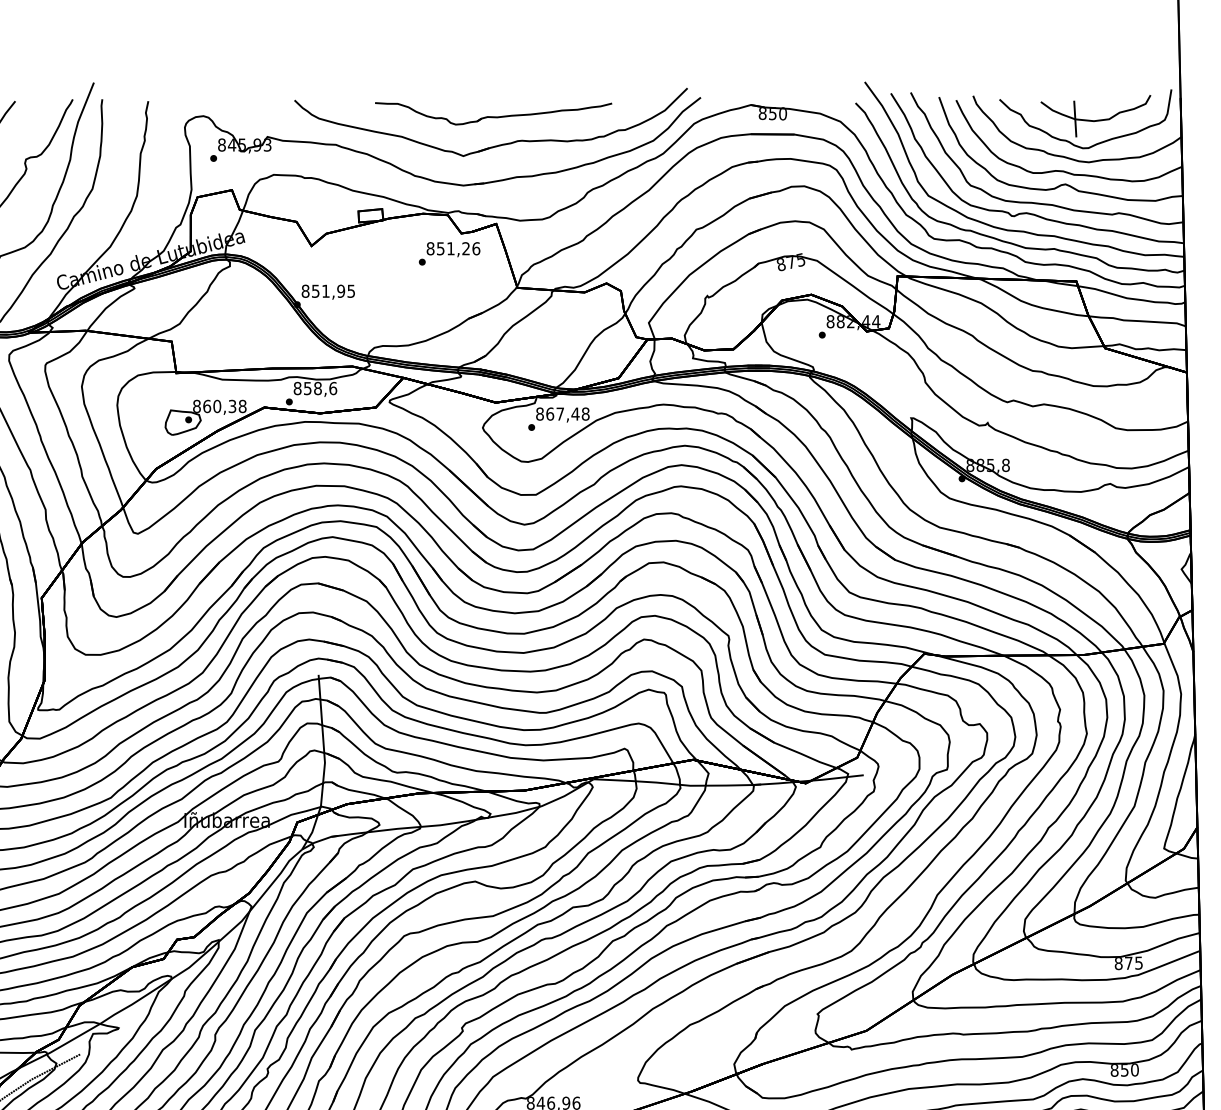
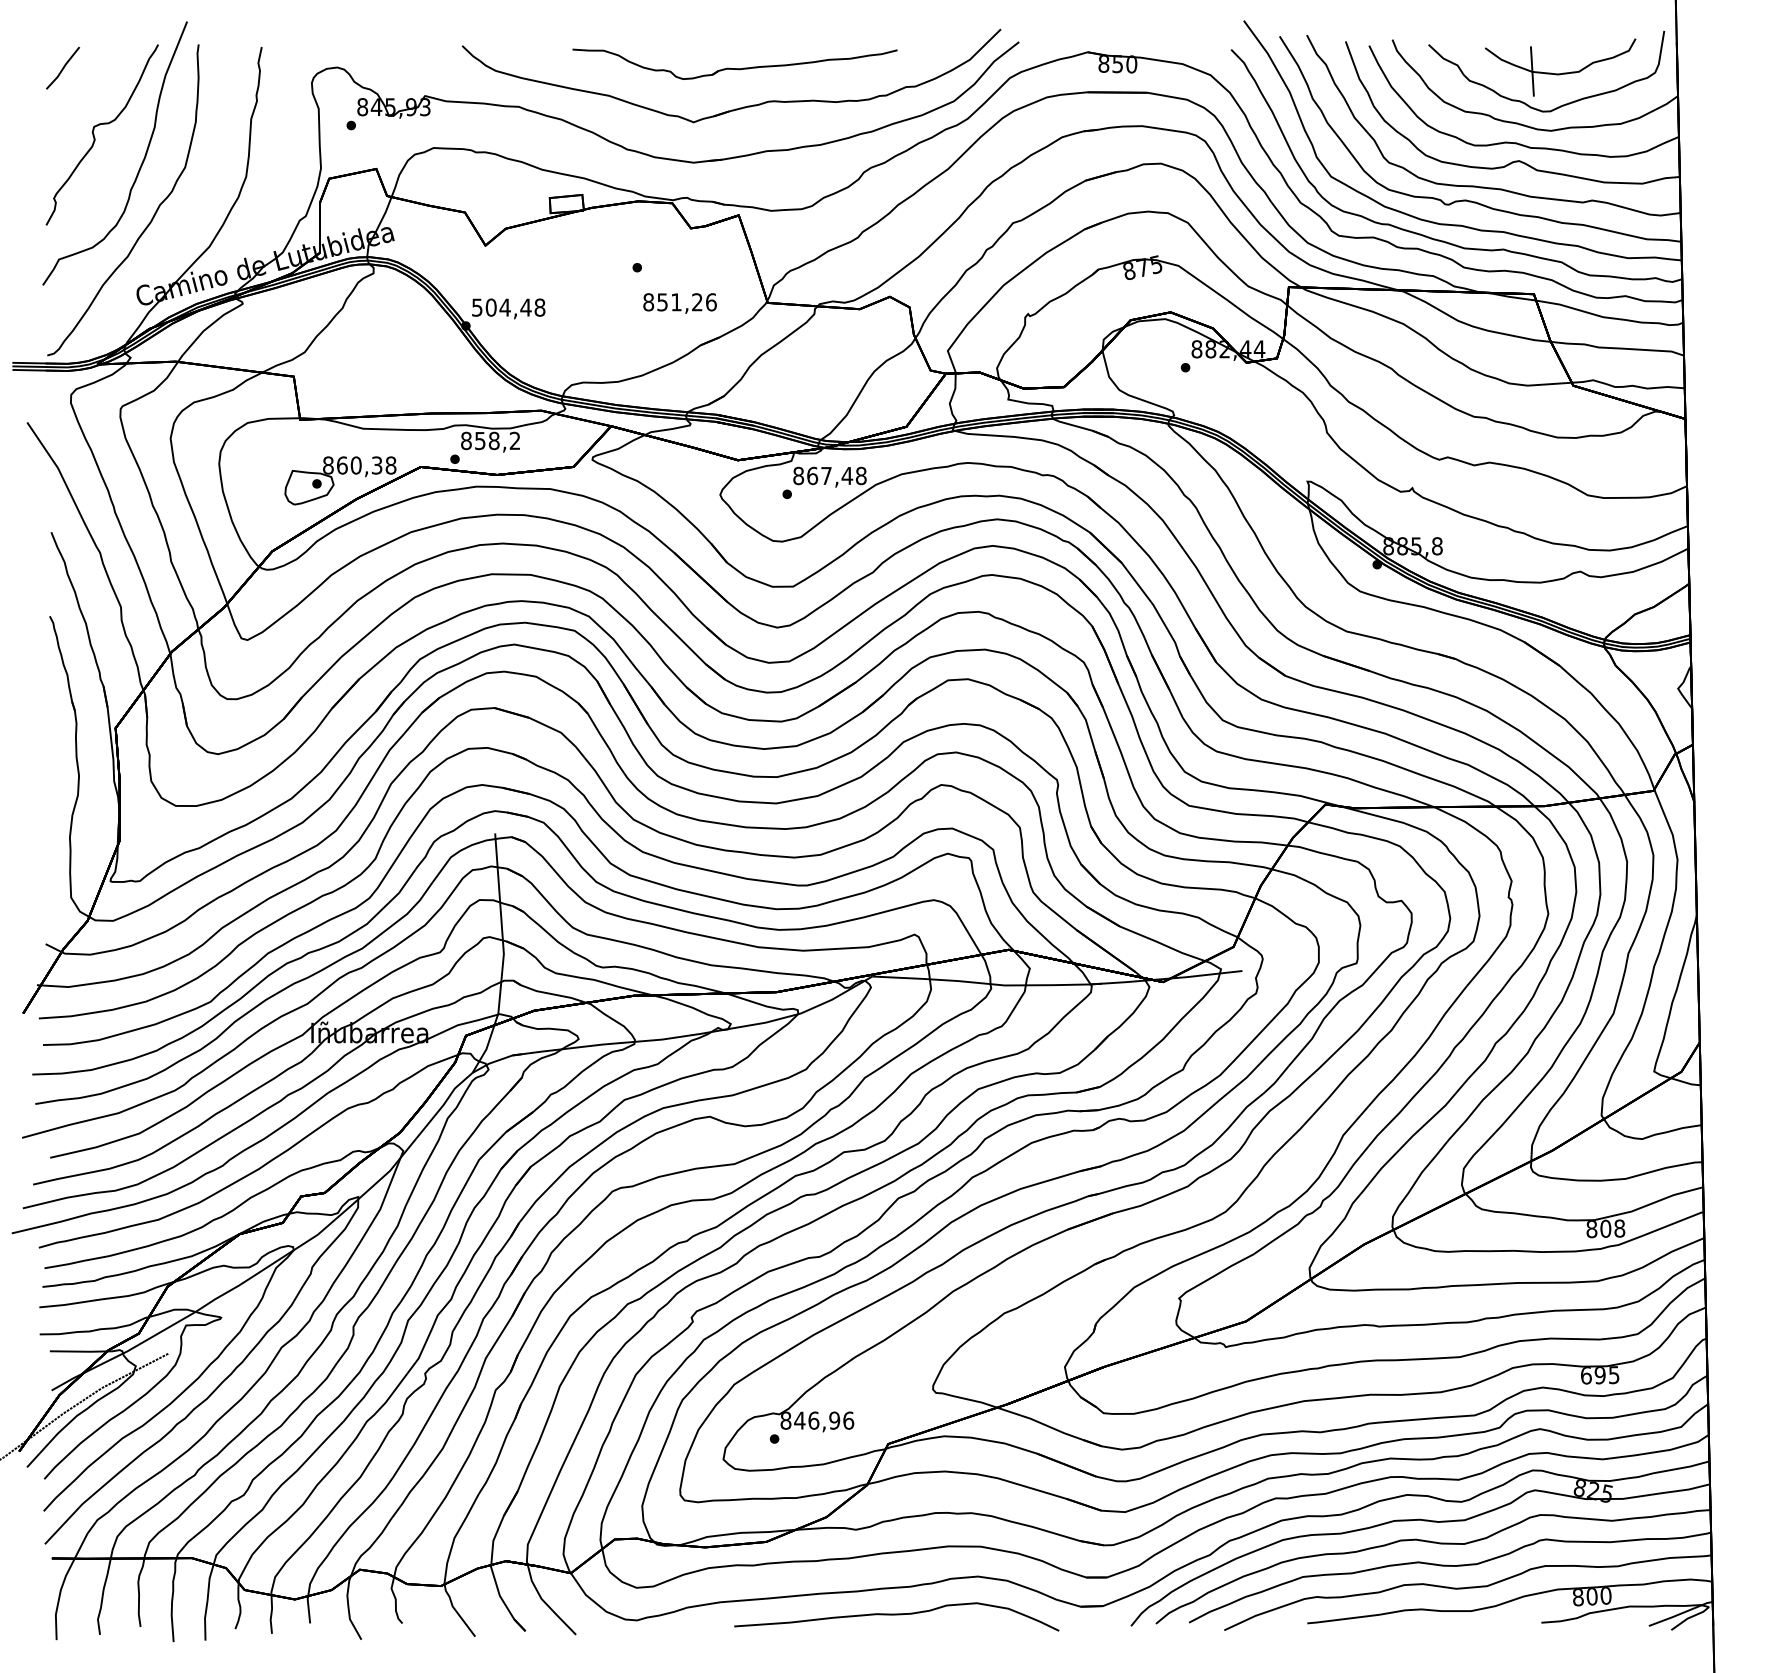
text: (453, 249) -> (679, 303), moved
text: (328, 291) -> (508, 307), 851,95 -> 504,48
text: (332, 388) -> (514, 440), 858,6 -> 858,2
text: (1133, 963) -> (1612, 1228), 875 -> 808
text: (1124, 1070) -> (1600, 1375), 850 -> 695

